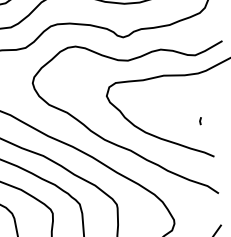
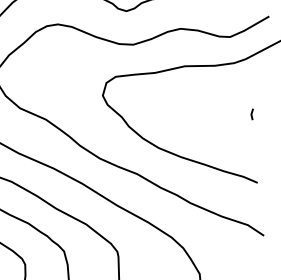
line: (200, 121) -> (252, 114), moved

